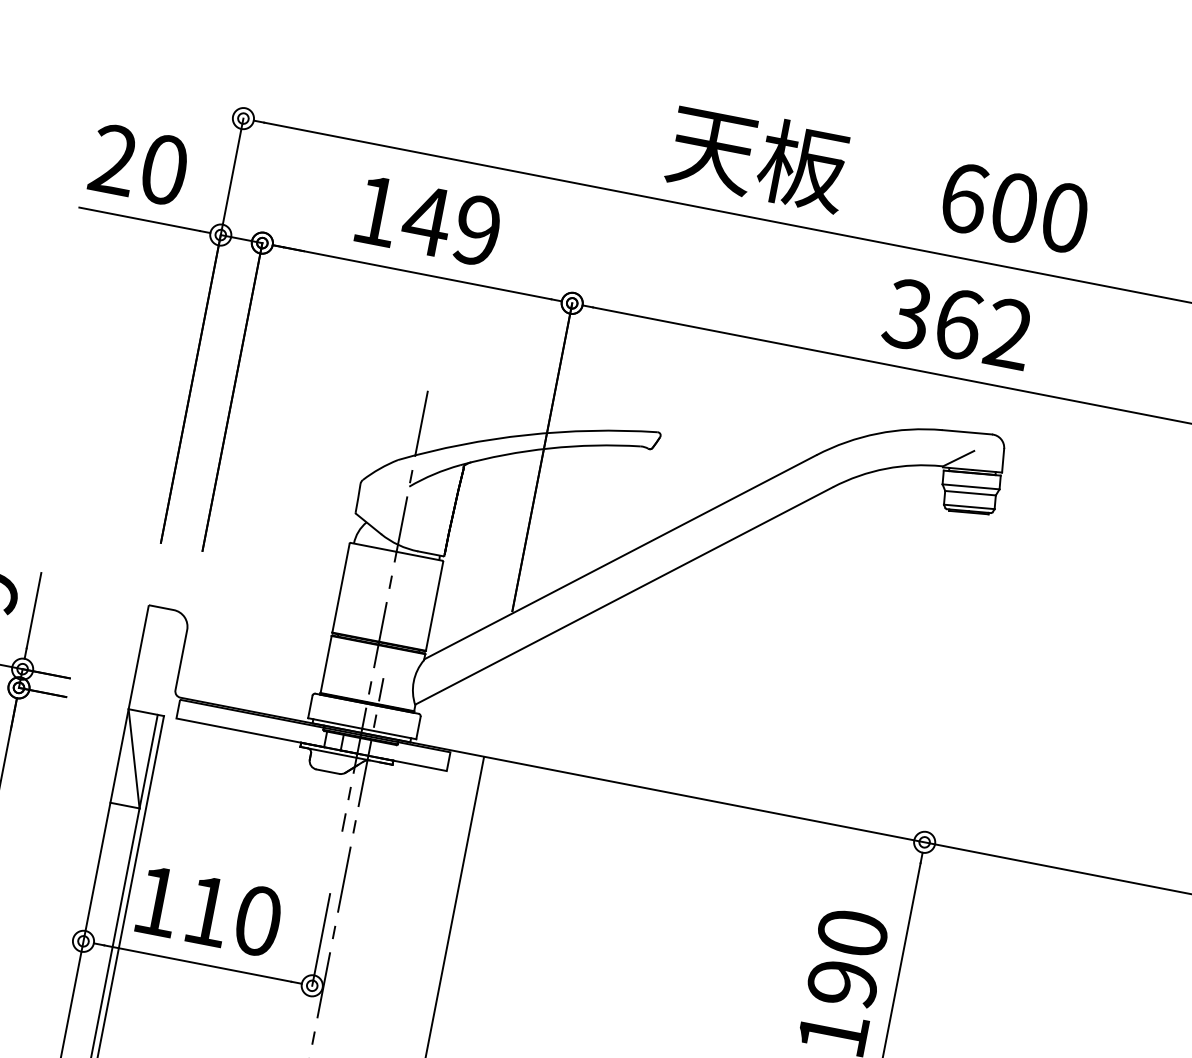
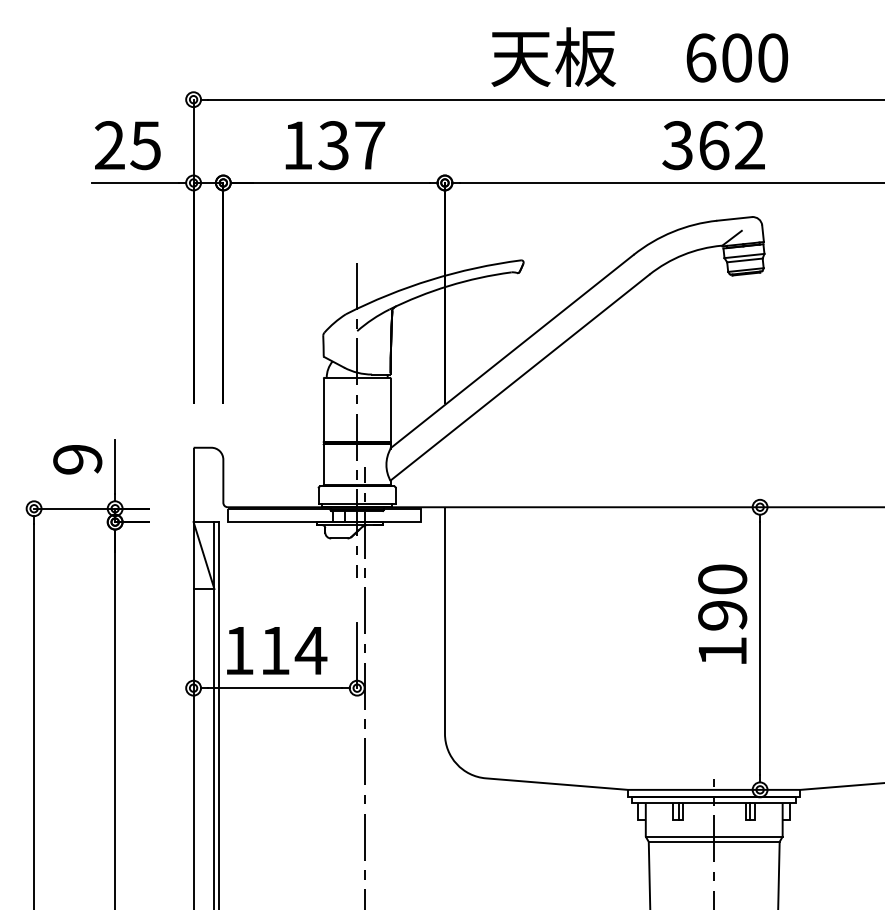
text: (163, 169) -> (145, 145), 20 -> 25
text: (451, 225) -> (351, 145), 149 -> 137
text: (257, 920) -> (310, 650), 110 -> 114

